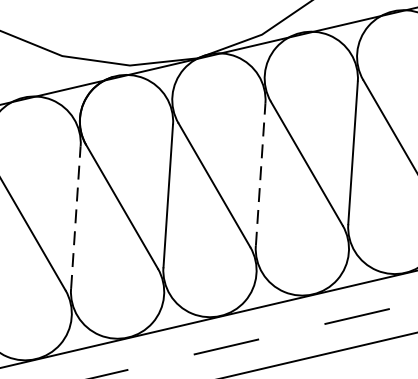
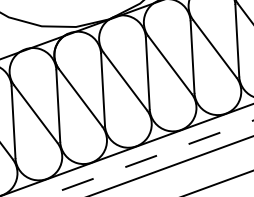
line: (260, 174) -> (147, 73), dashed -> solid
line: (76, 218) -> (58, 106), dashed -> solid

